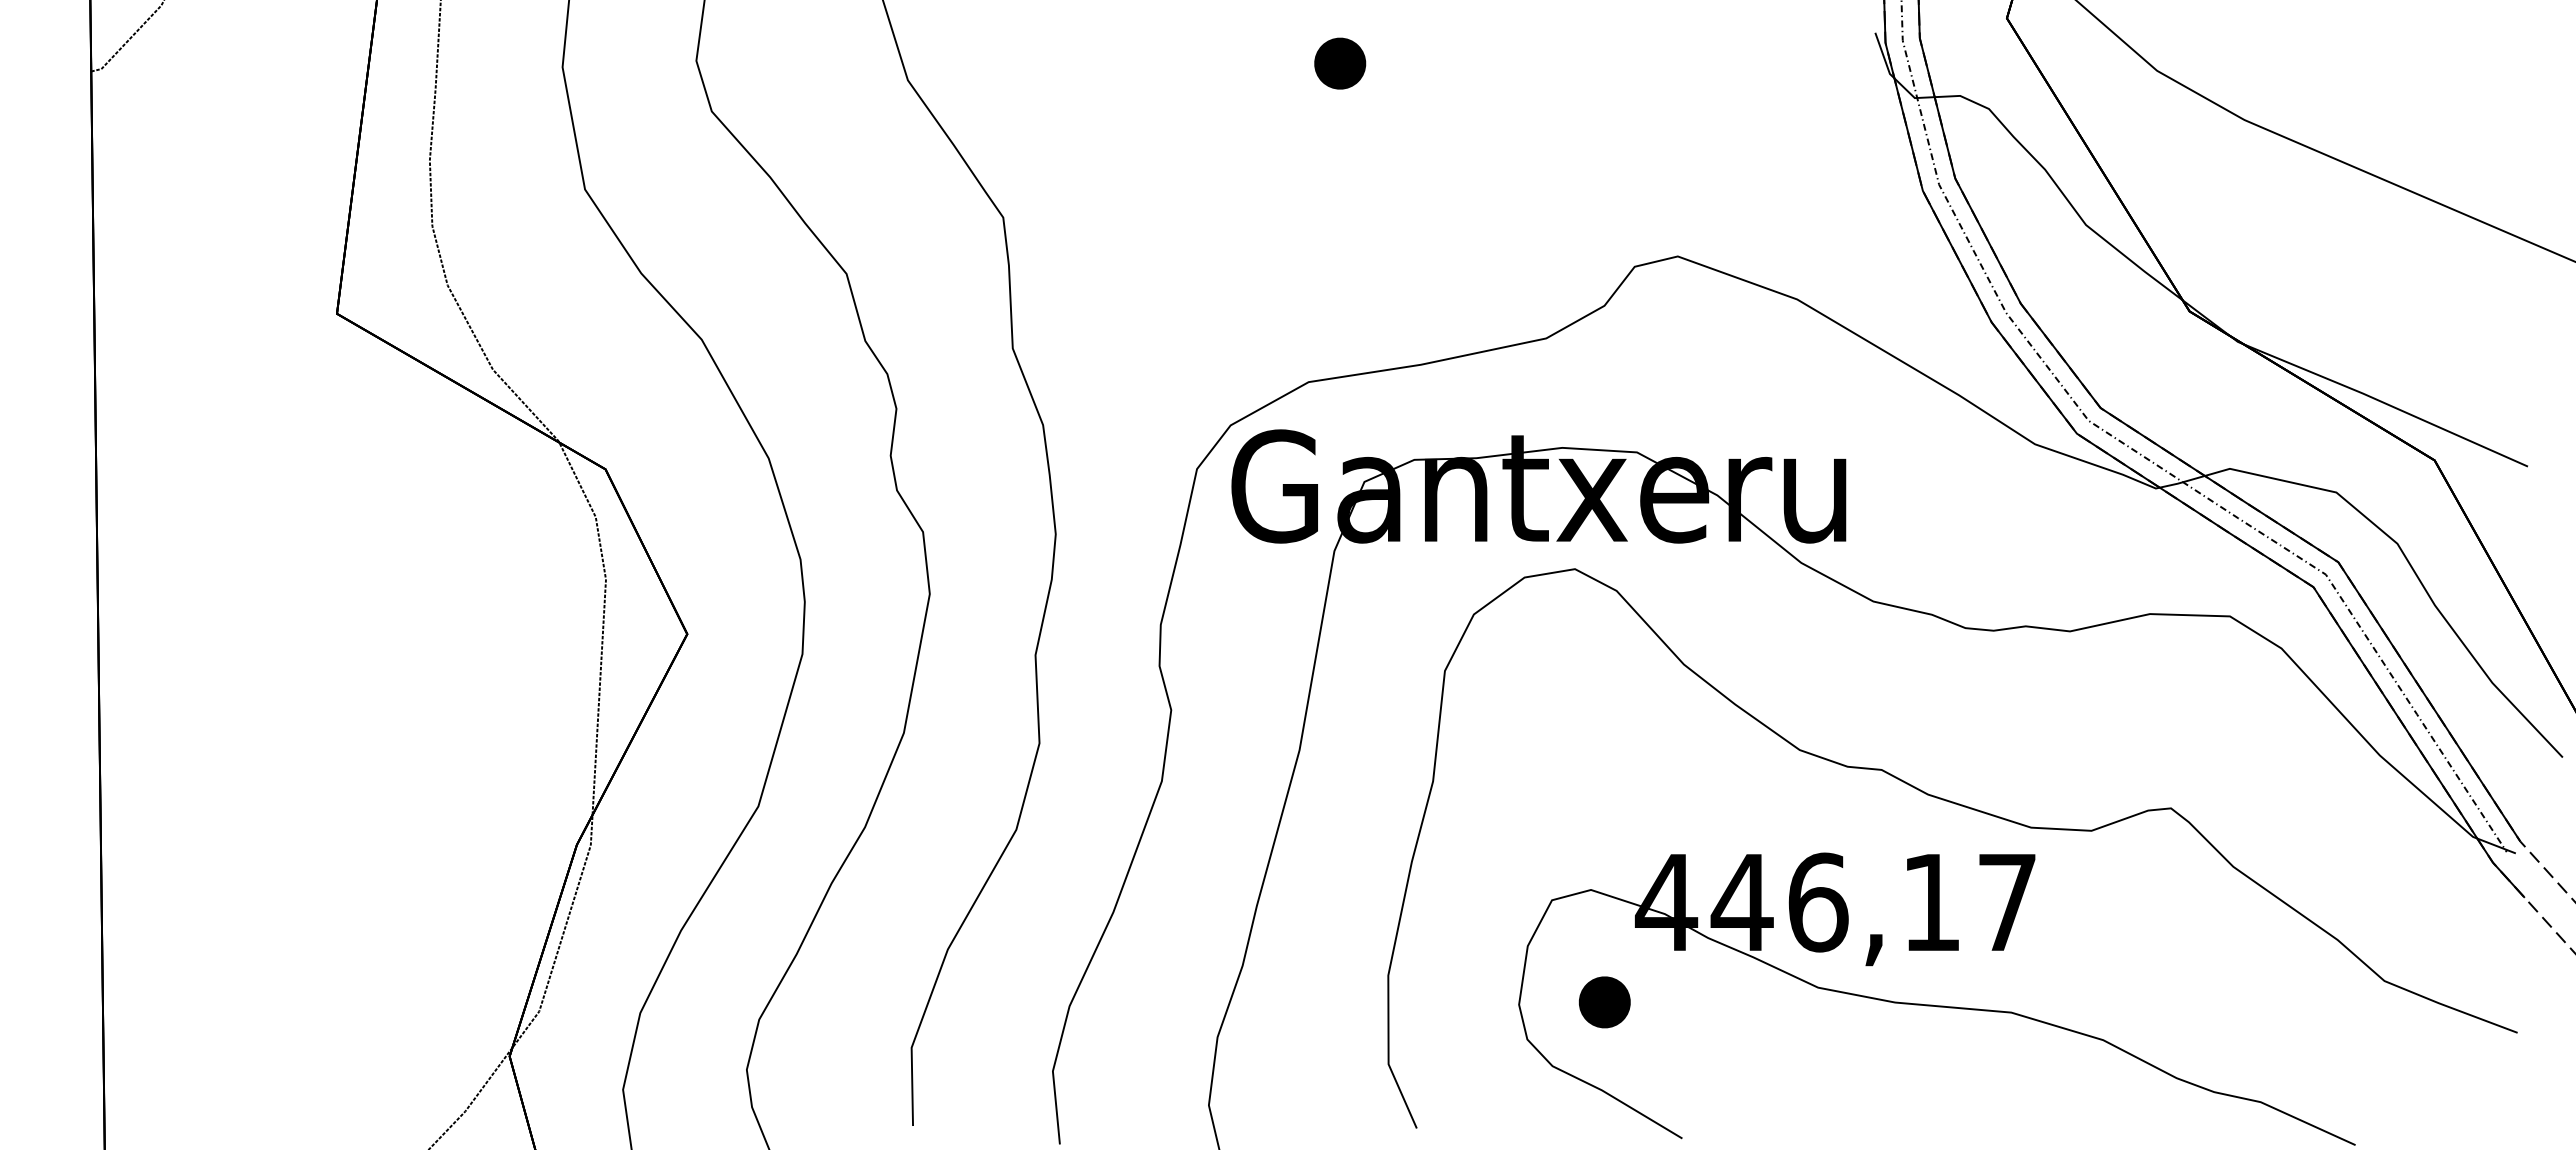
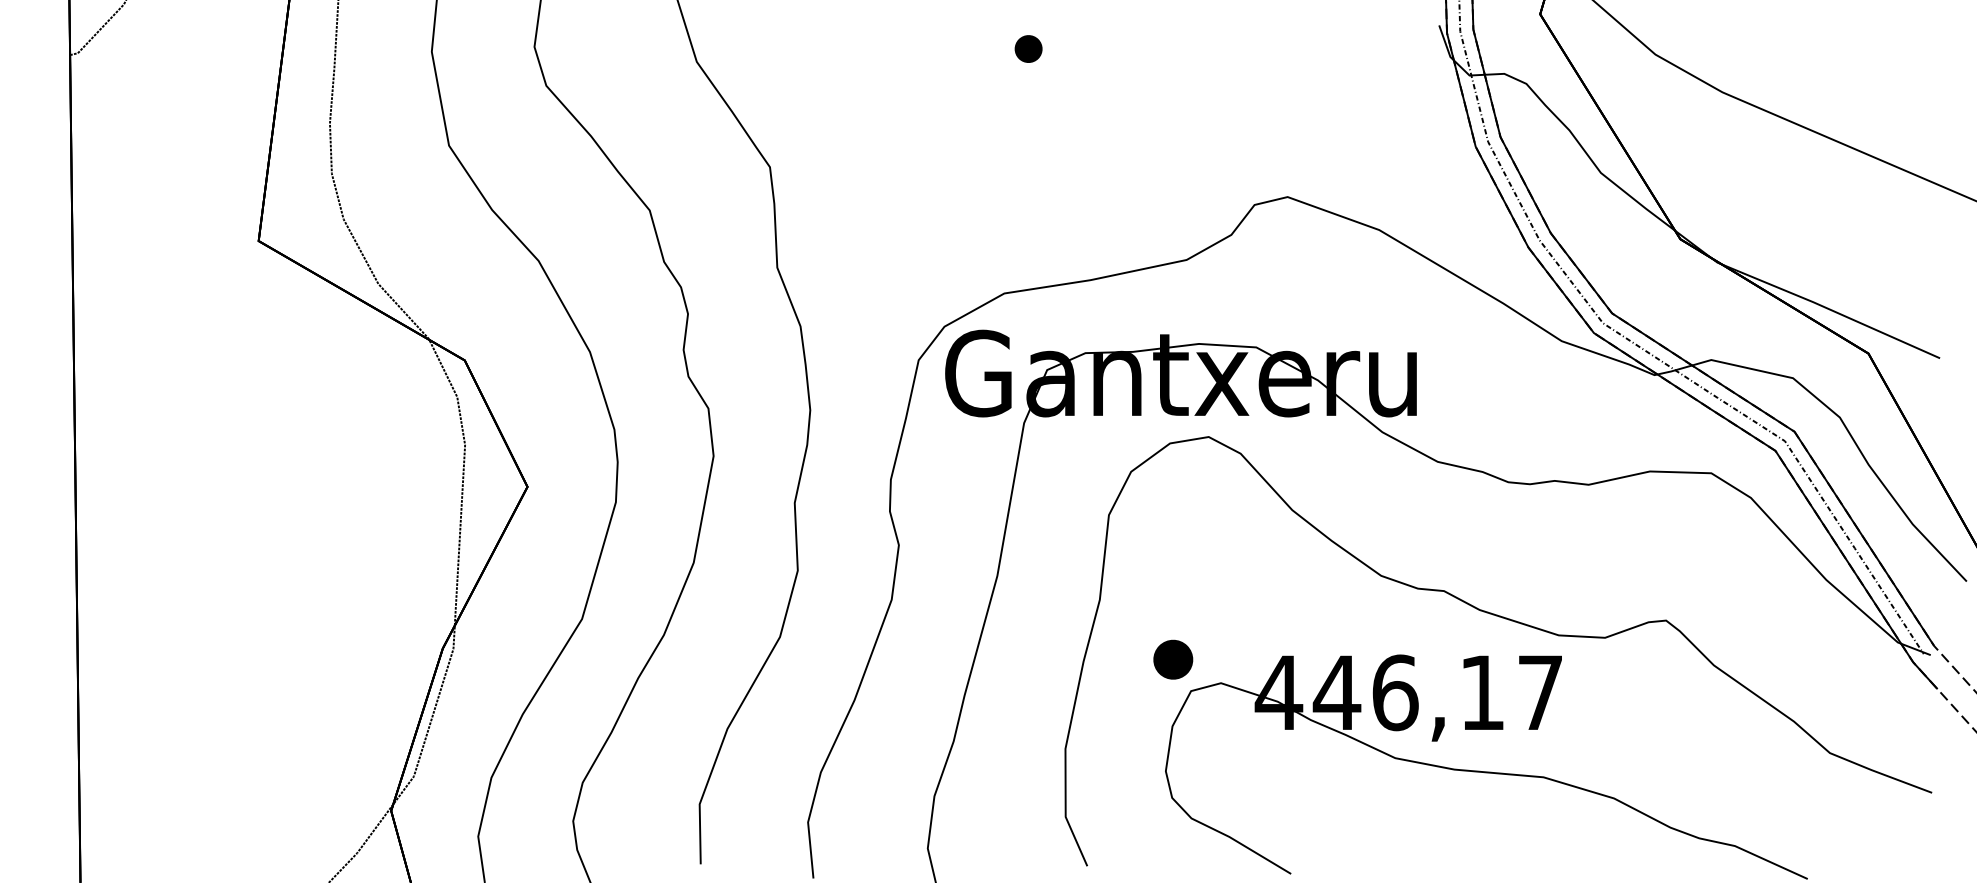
part: (1340, 63) -> (1028, 48), size x0.7
part: (1604, 1002) -> (1173, 659), moved

